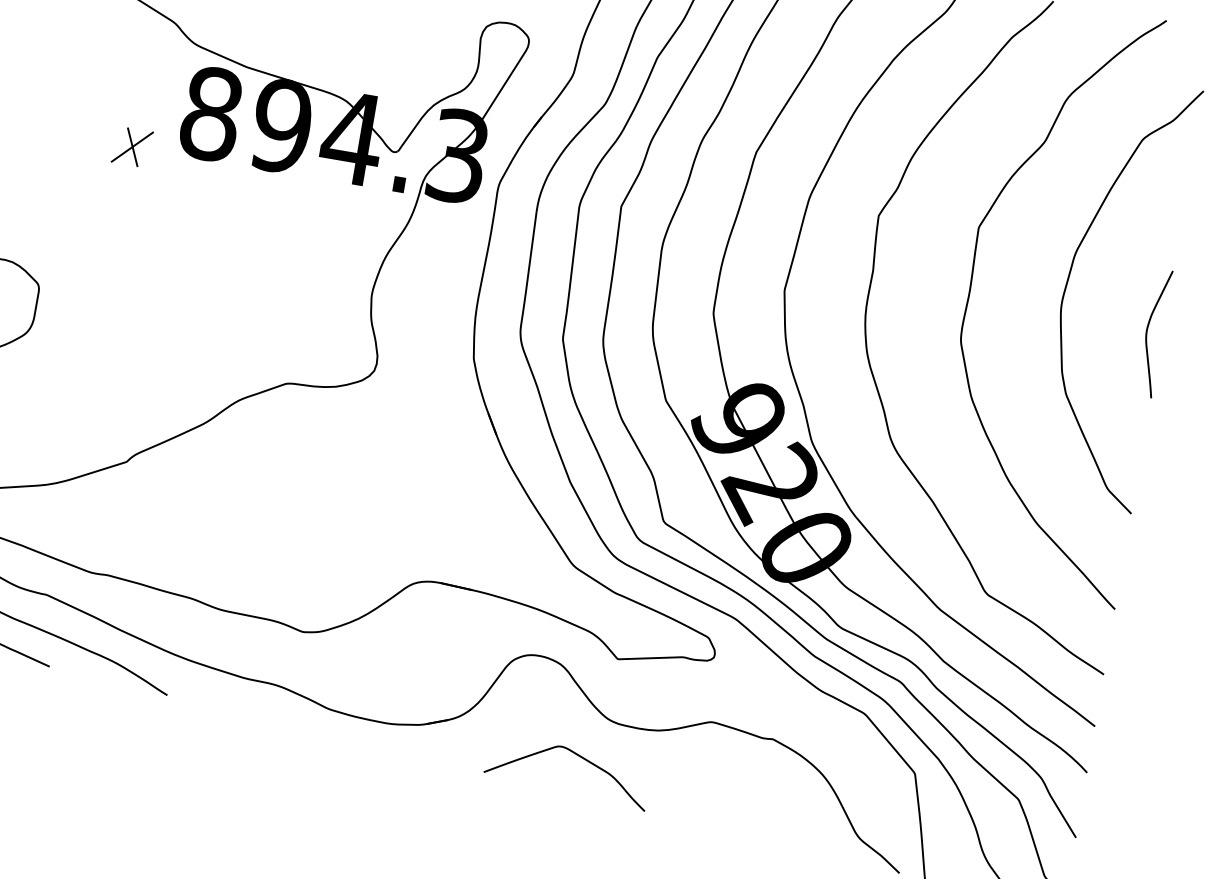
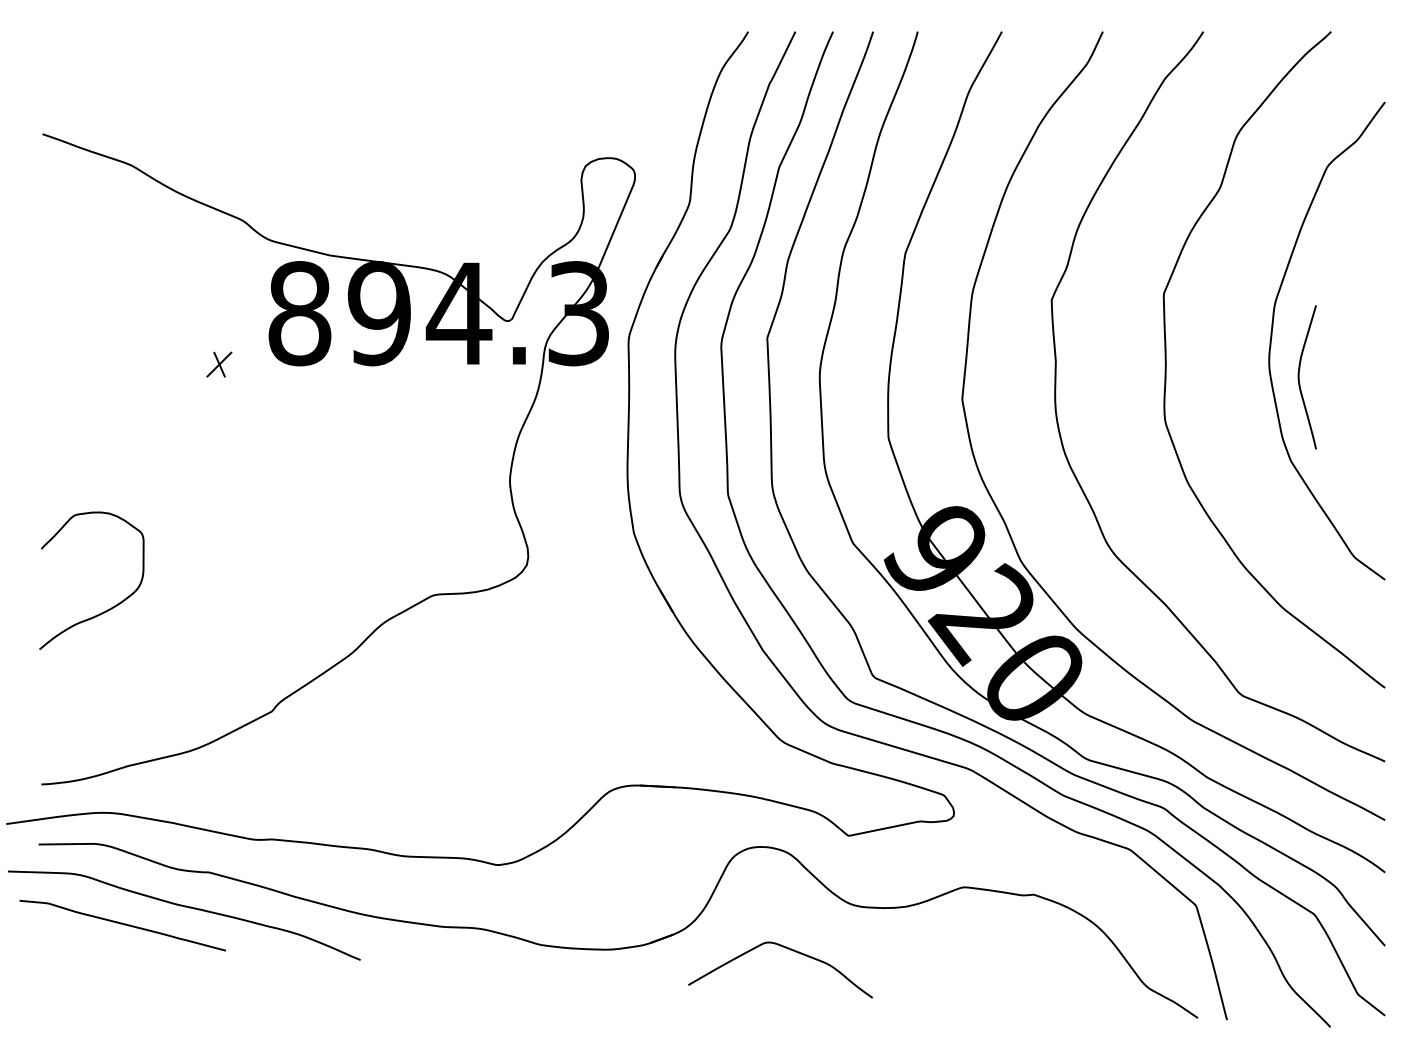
part: (132, 146) -> (219, 364), size x0.6
curve: (1147, 332) -> (1299, 377), moved
curve: (576, 755) -> (787, 949), moved

